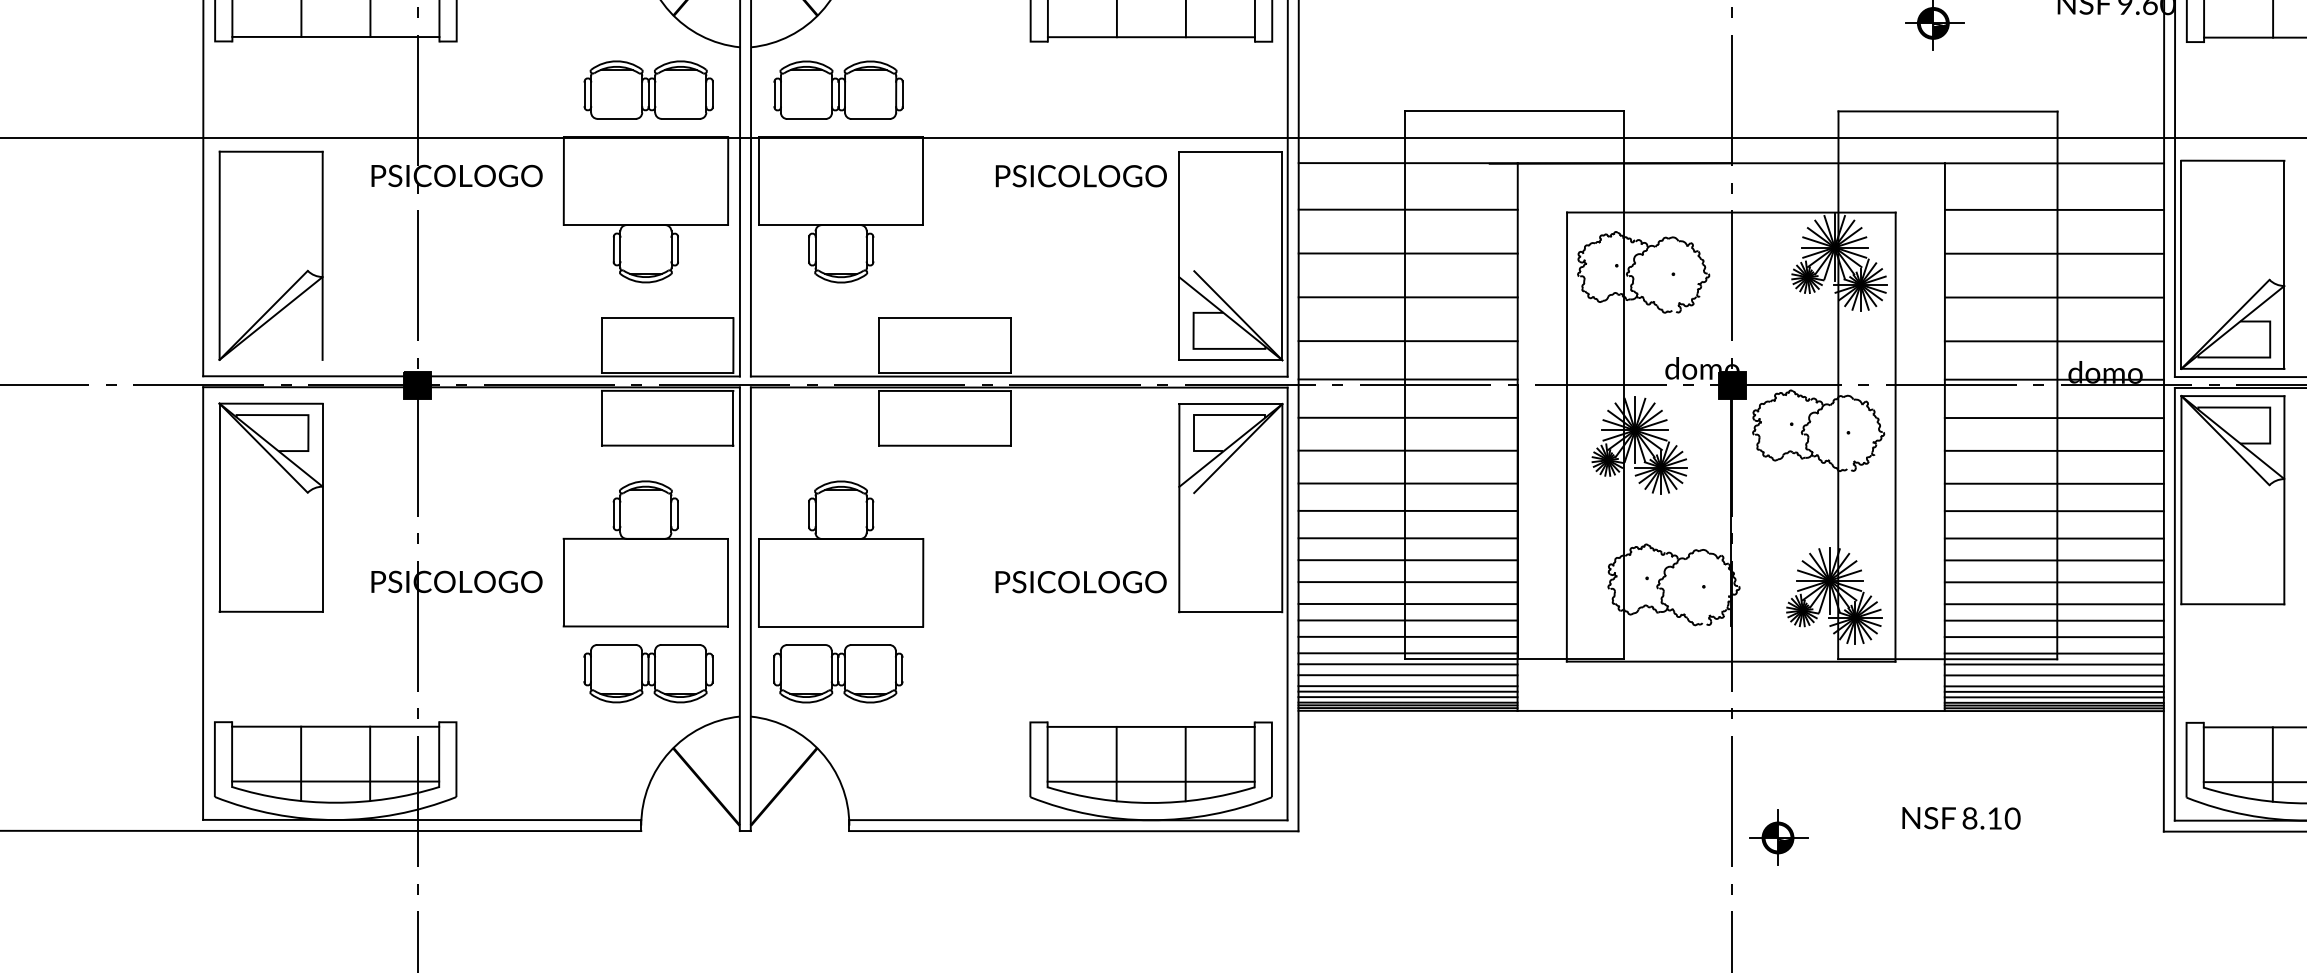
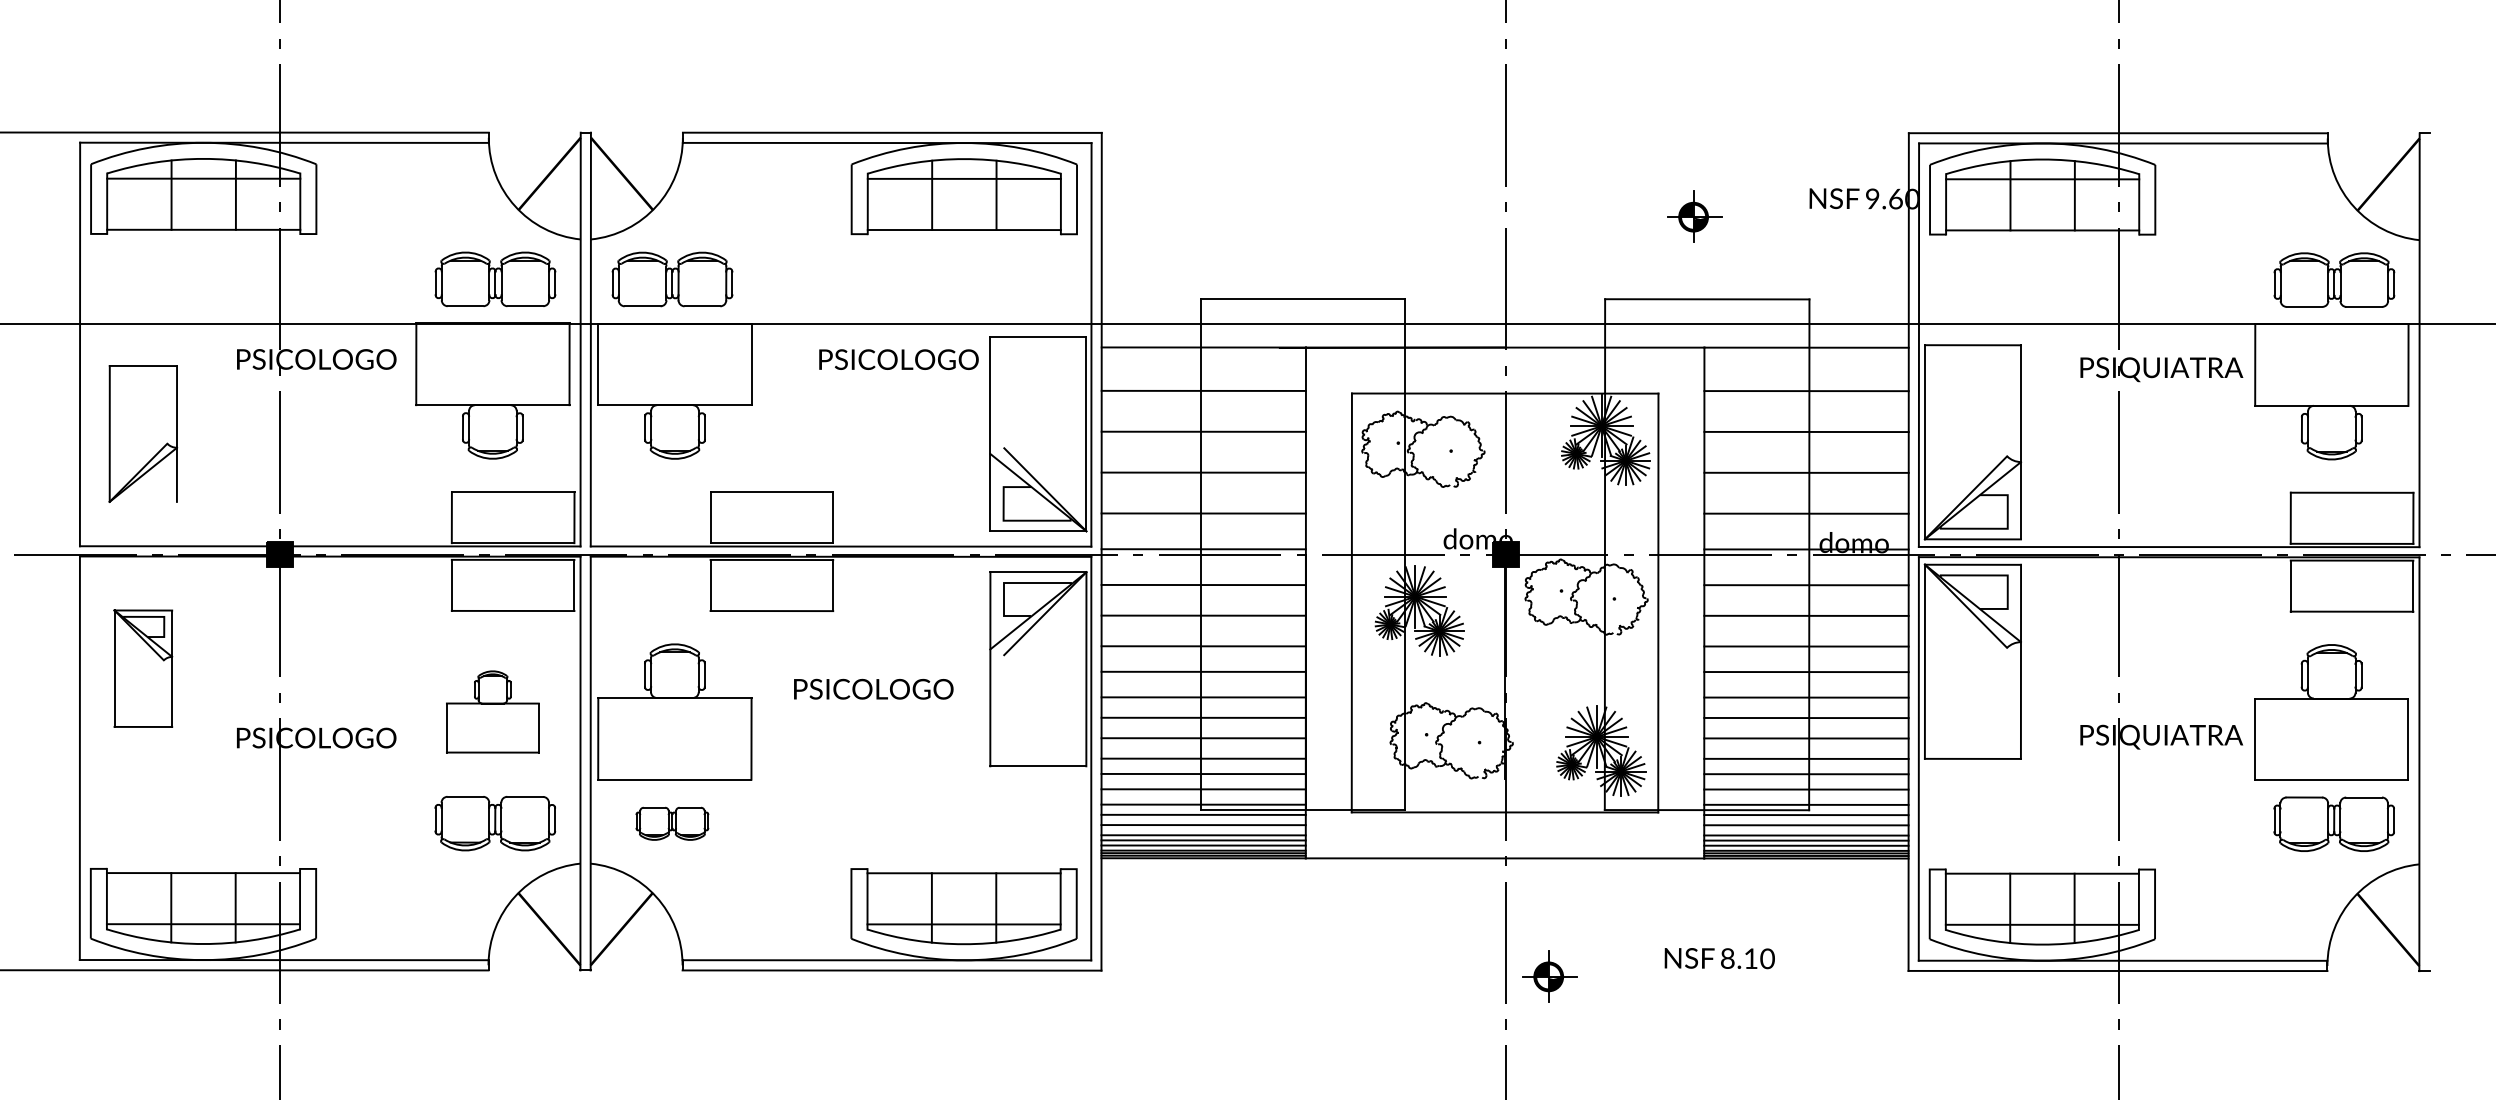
part: (271, 255) -> (143, 433), size x0.7
part: (271, 507) -> (143, 668), size x0.6
part: (645, 553) -> (492, 711), size x0.6
text: (1080, 581) -> (873, 688), moved
part: (838, 673) -> (672, 823), size x0.6

